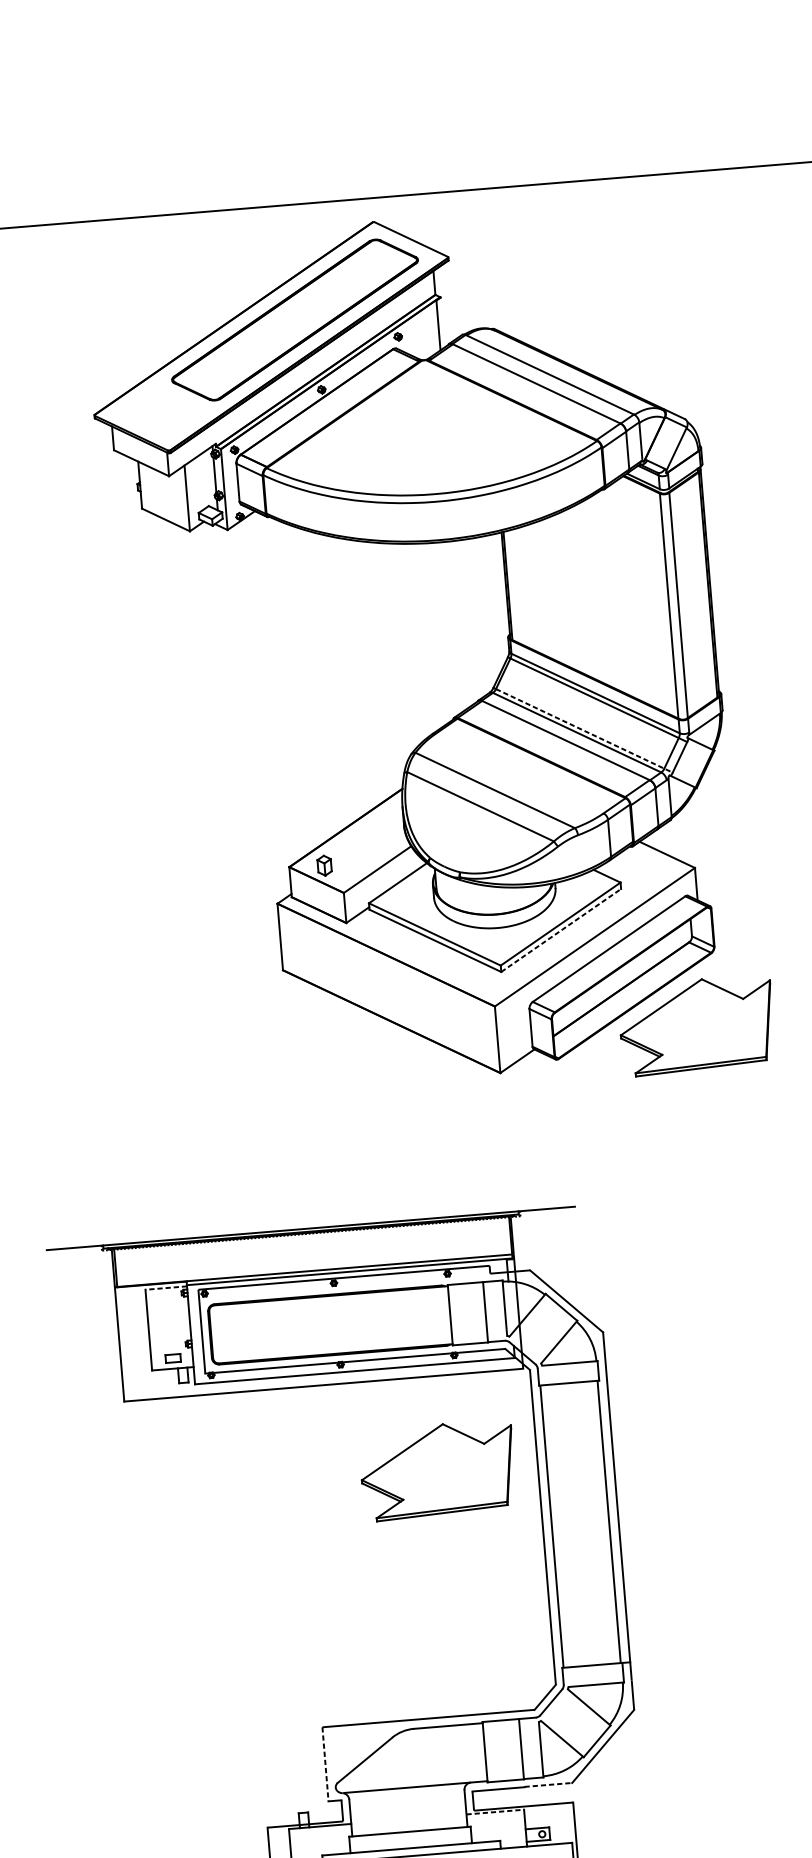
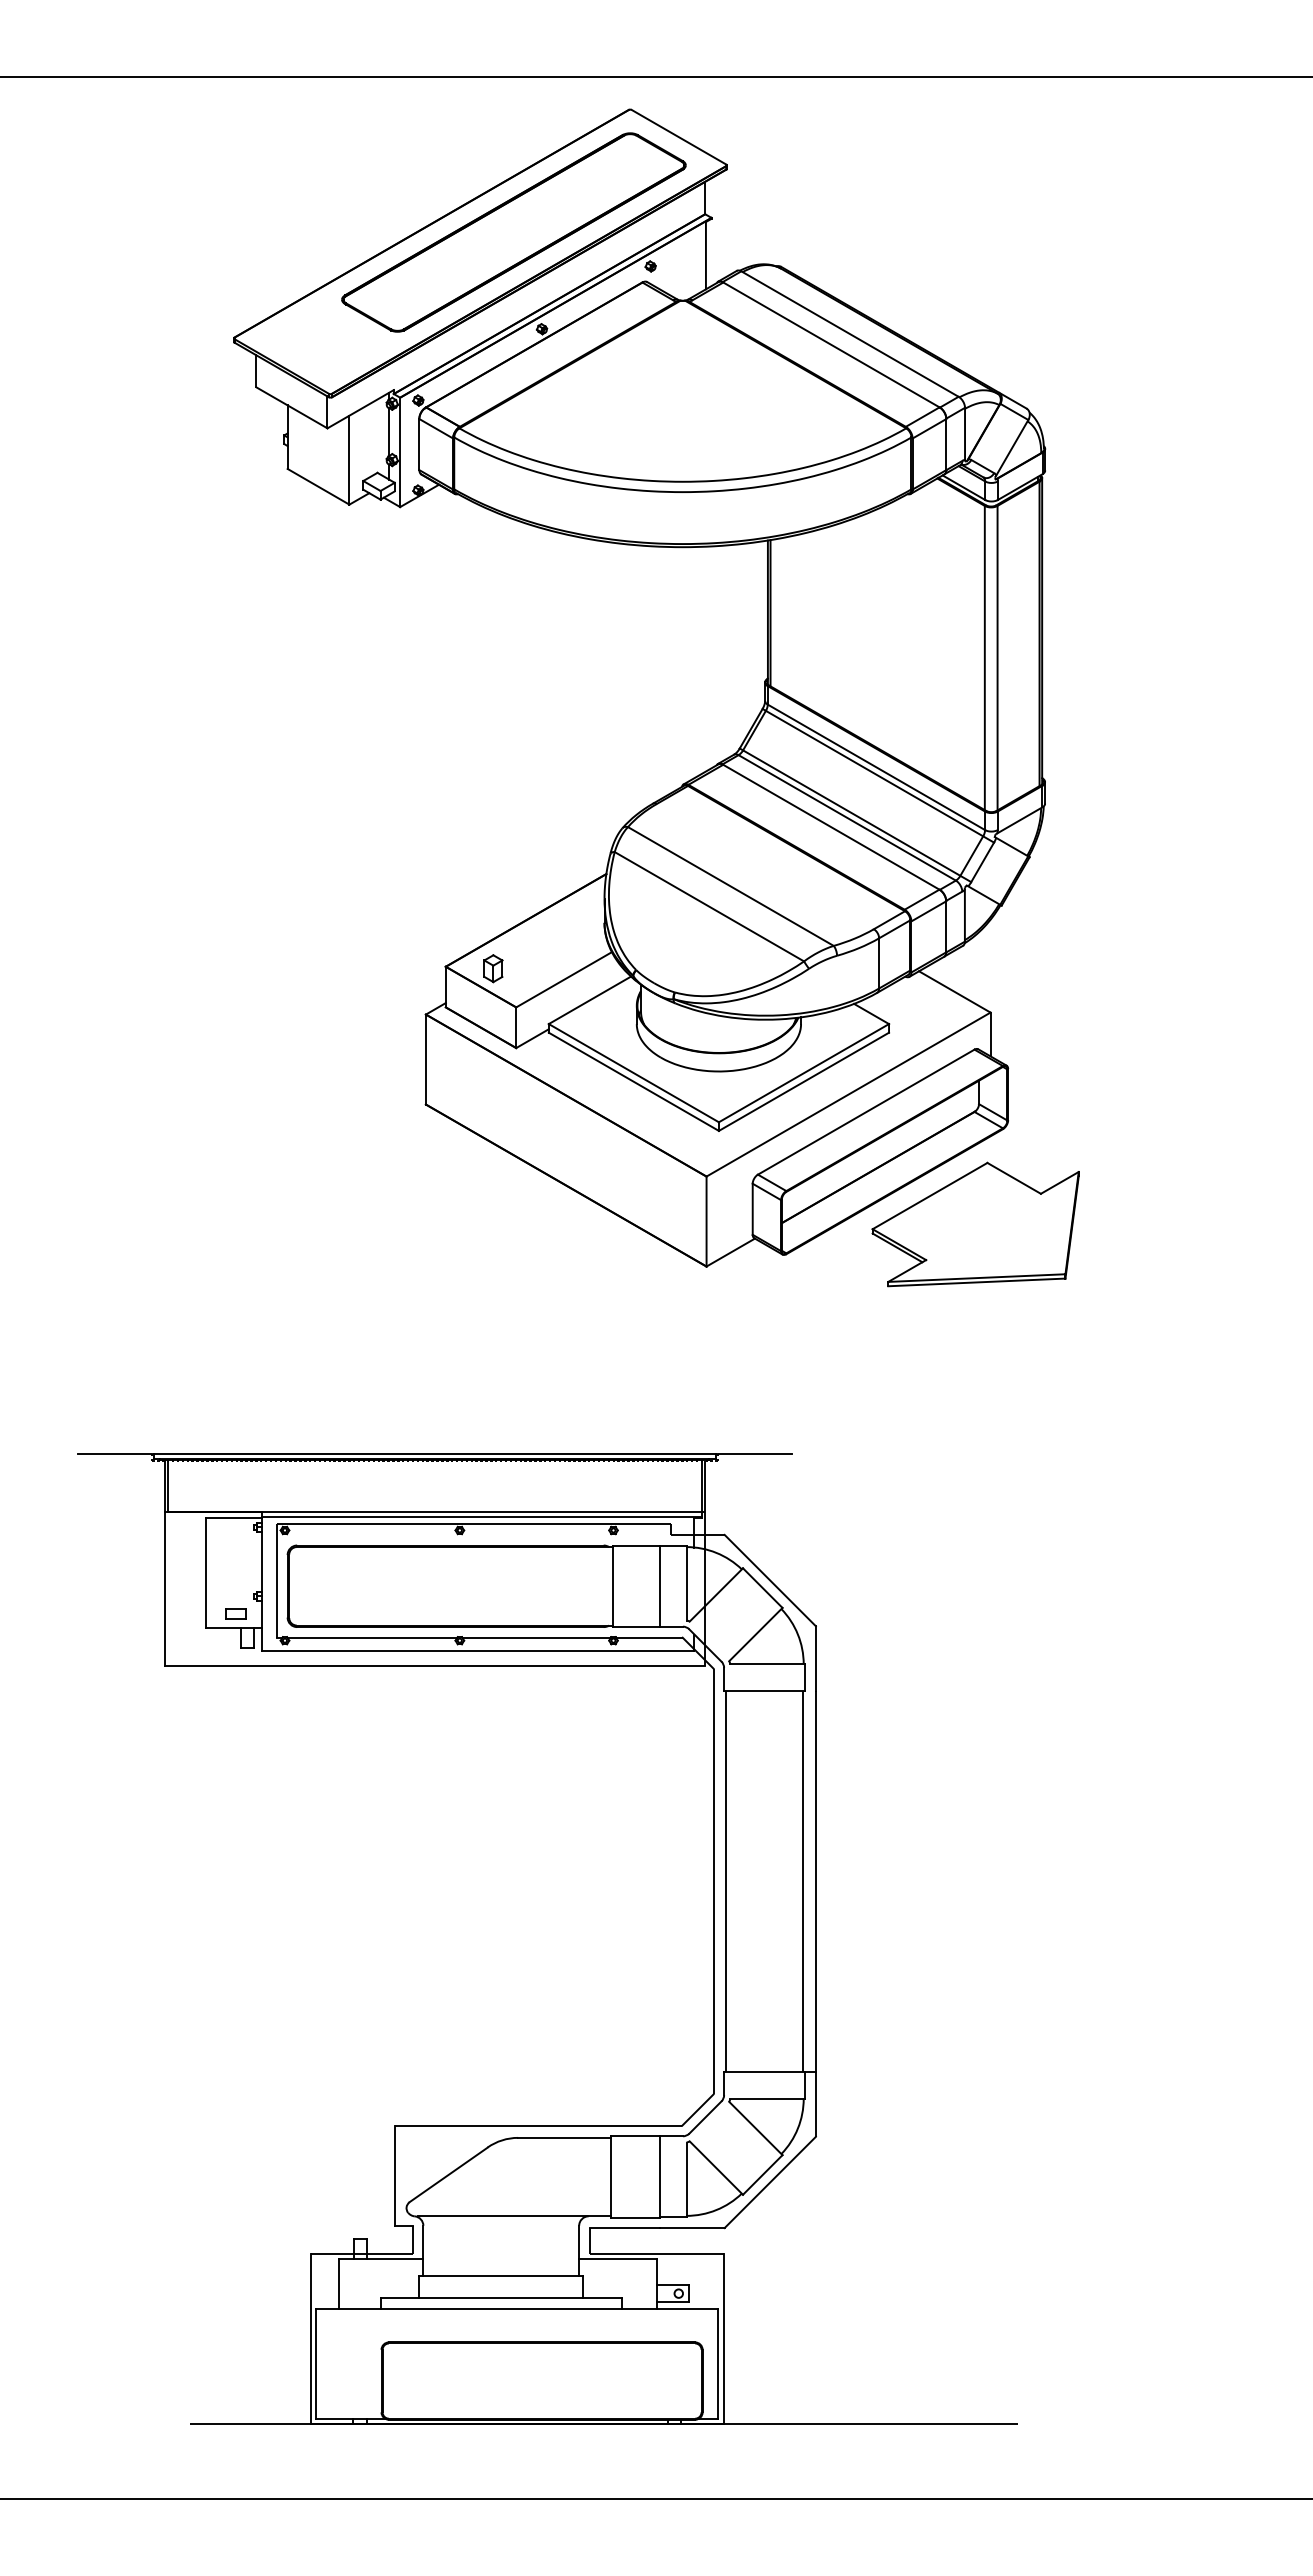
line: (584, 731) -> (857, 816), dashed -> solid
line: (561, 930) -> (804, 1081), dashed -> solid
line: (165, 1288) -> (233, 1518), dashed -> solid
part: (437, 1470) -> (578, 1793), removed
line: (325, 1764) -> (395, 2176), dashed -> solid
line: (548, 1785) -> (692, 2228), dashed -> solid
line: (495, 1811) -> (618, 2258), dashed -> solid

